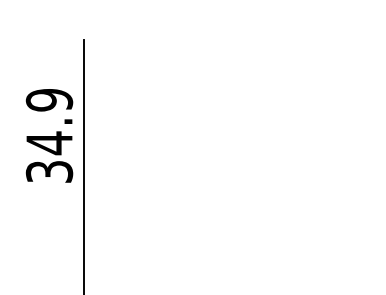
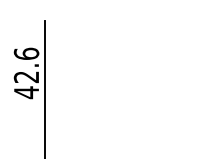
text: (49, 136) -> (26, 73), 34.9 -> 42.6

